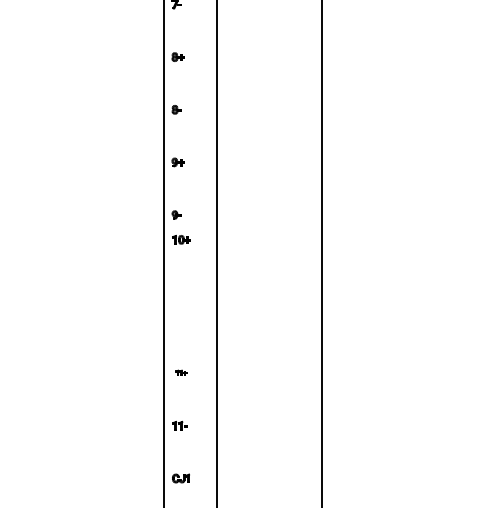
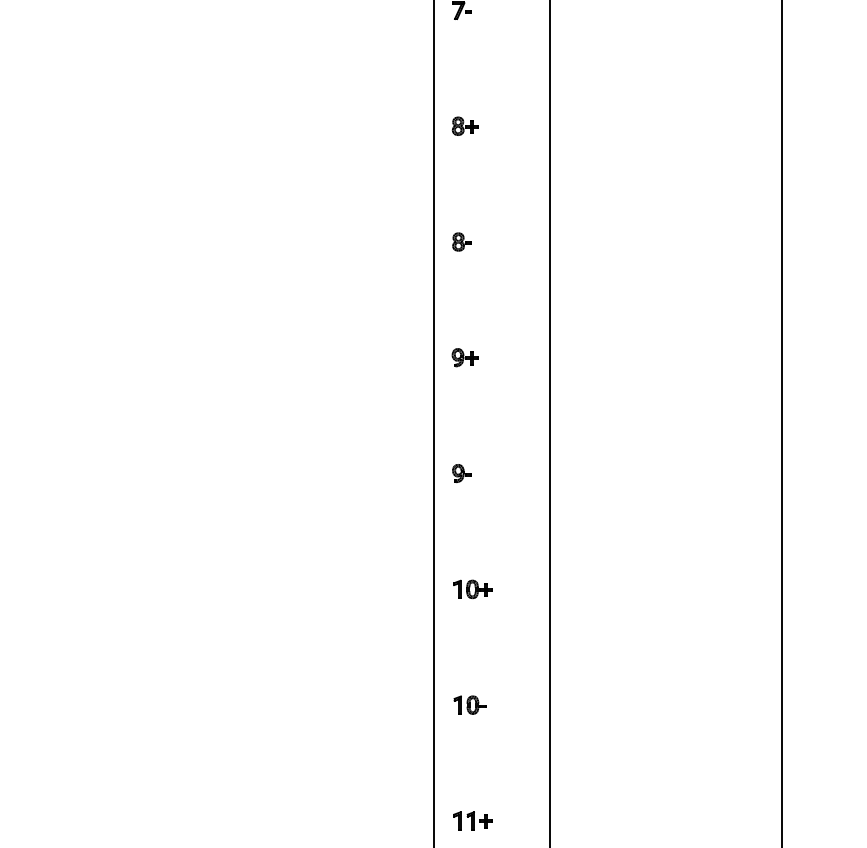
part: (181, 239) -> (472, 588), moved
part: (179, 320) -> (468, 705), added
part: (181, 372) -> (472, 819), size x1.67

